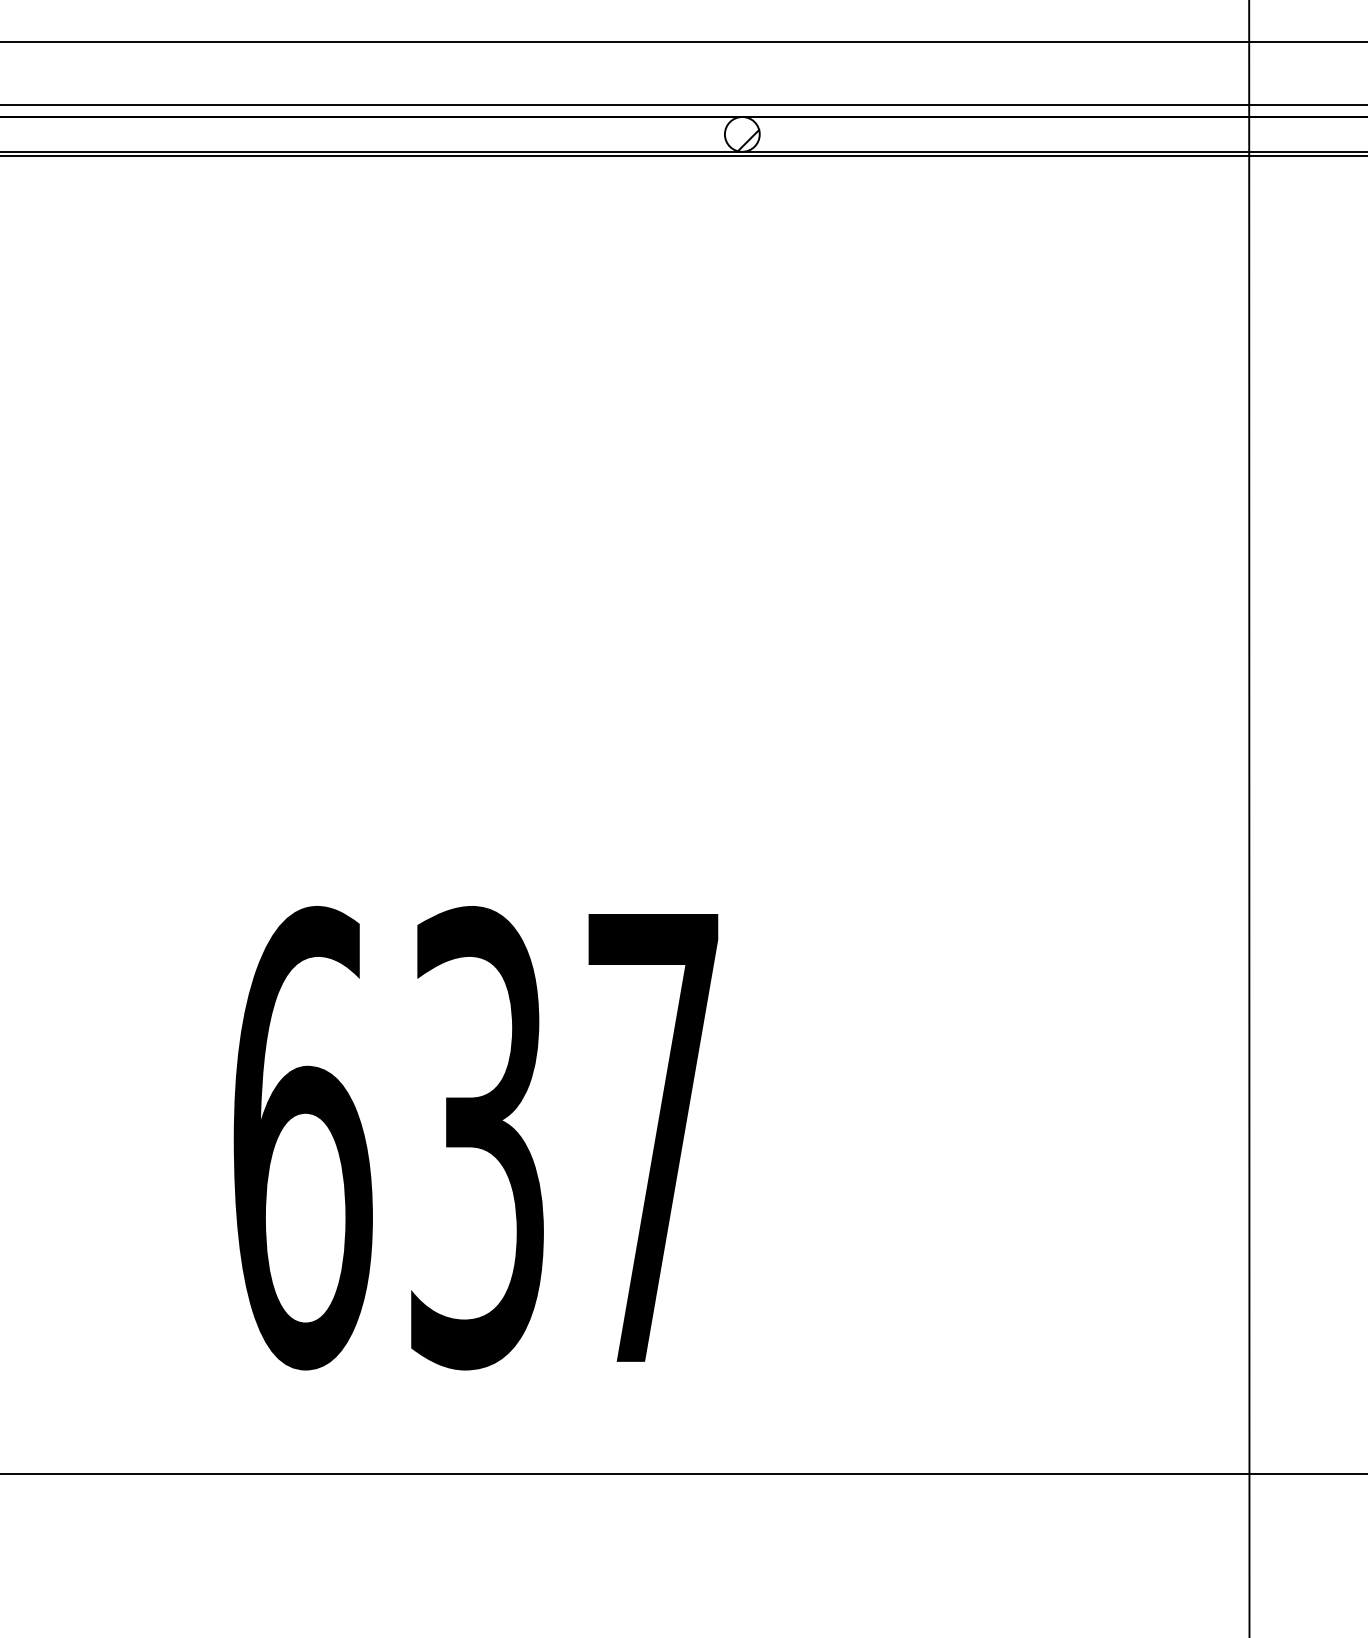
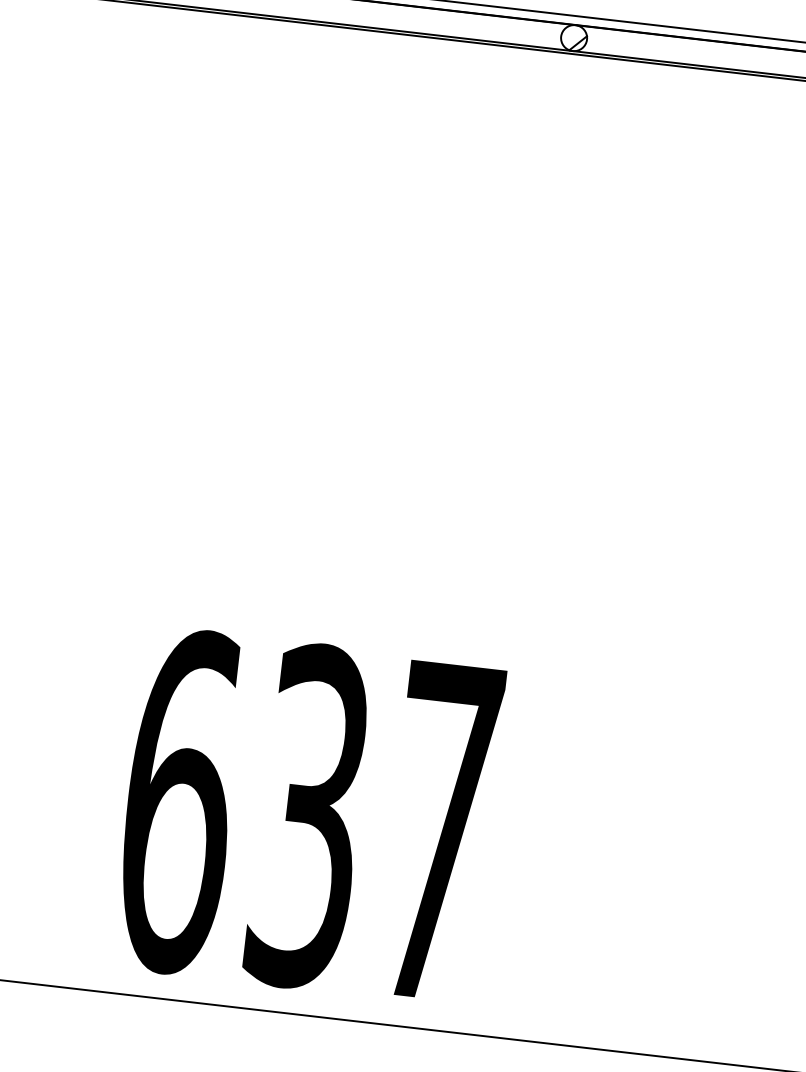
text: (475, 1138) -> (307, 816), moved

